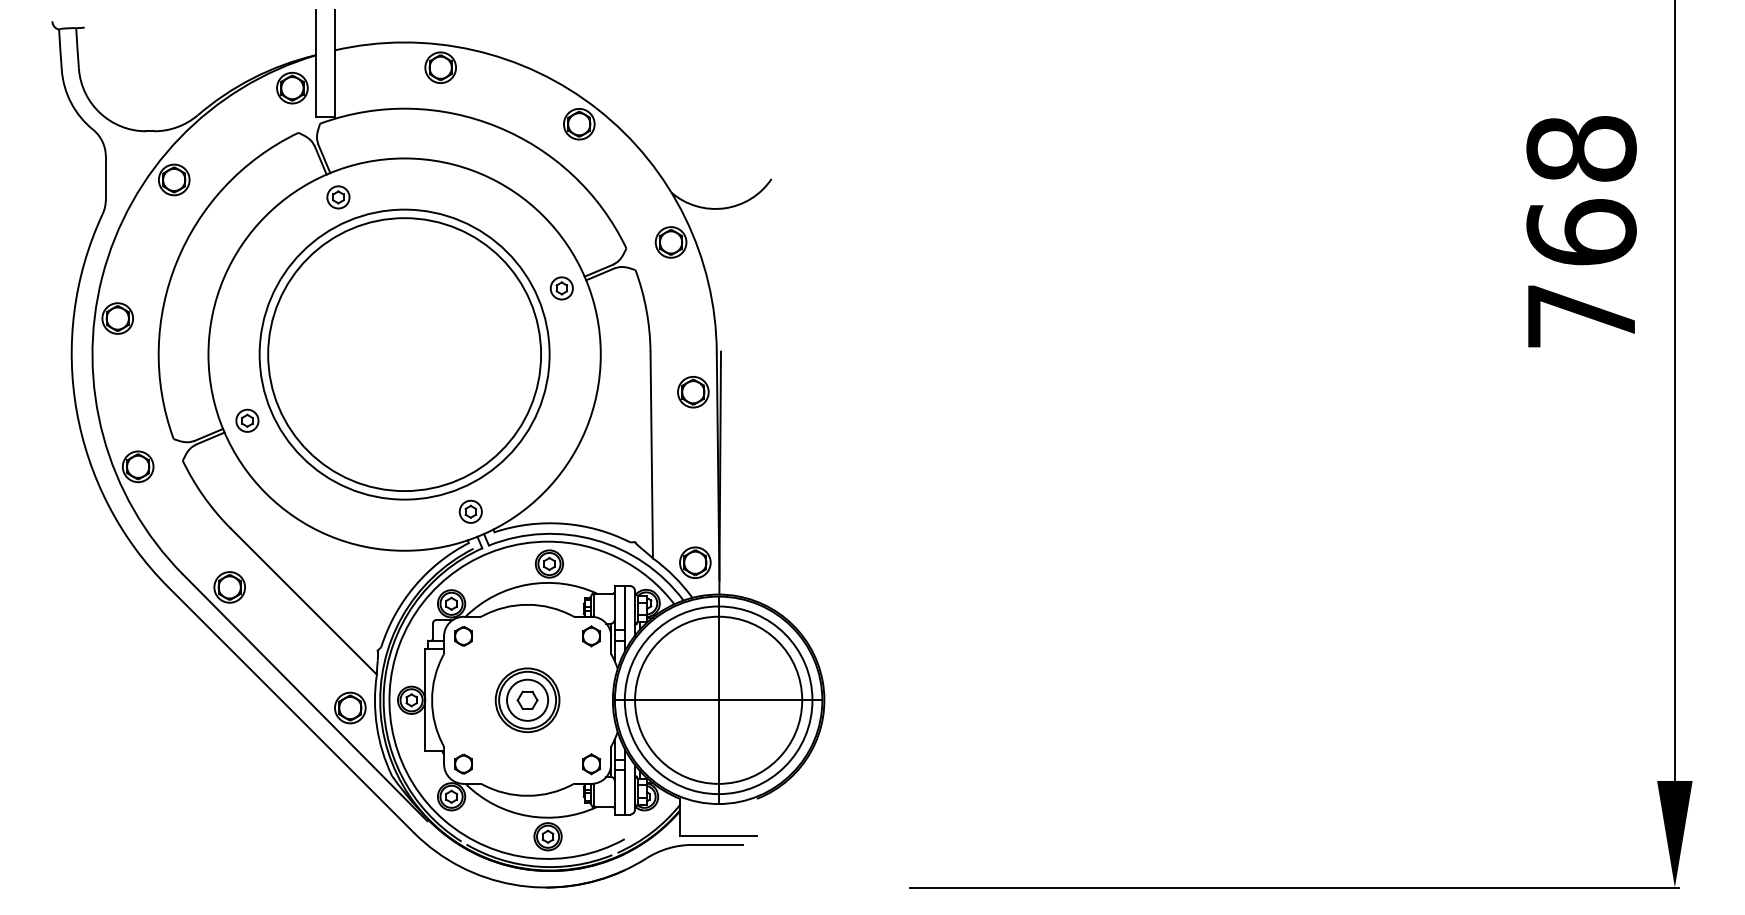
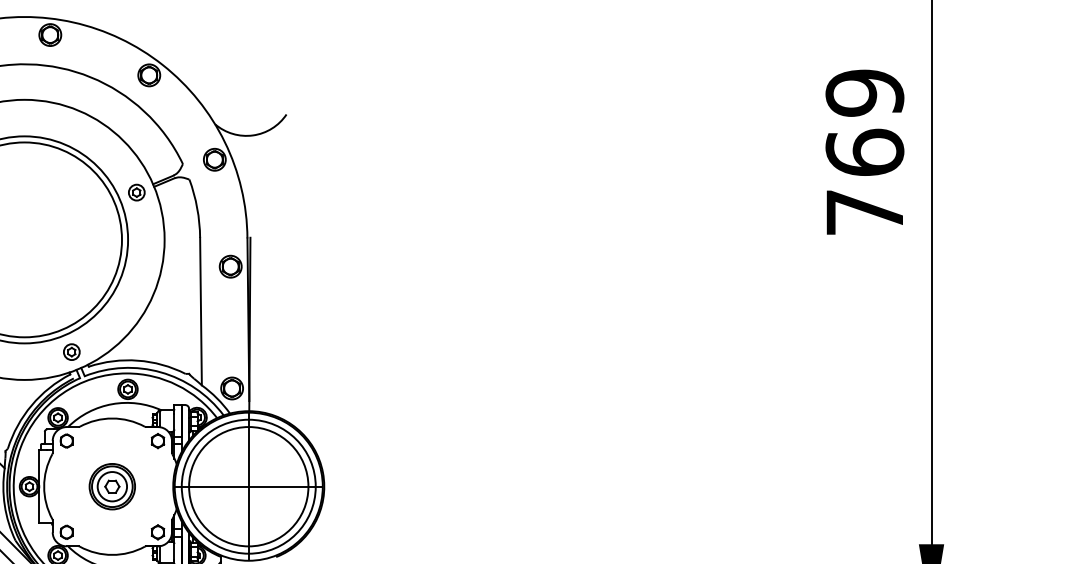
text: (1581, 149) -> (864, 93), 768 -> 769

